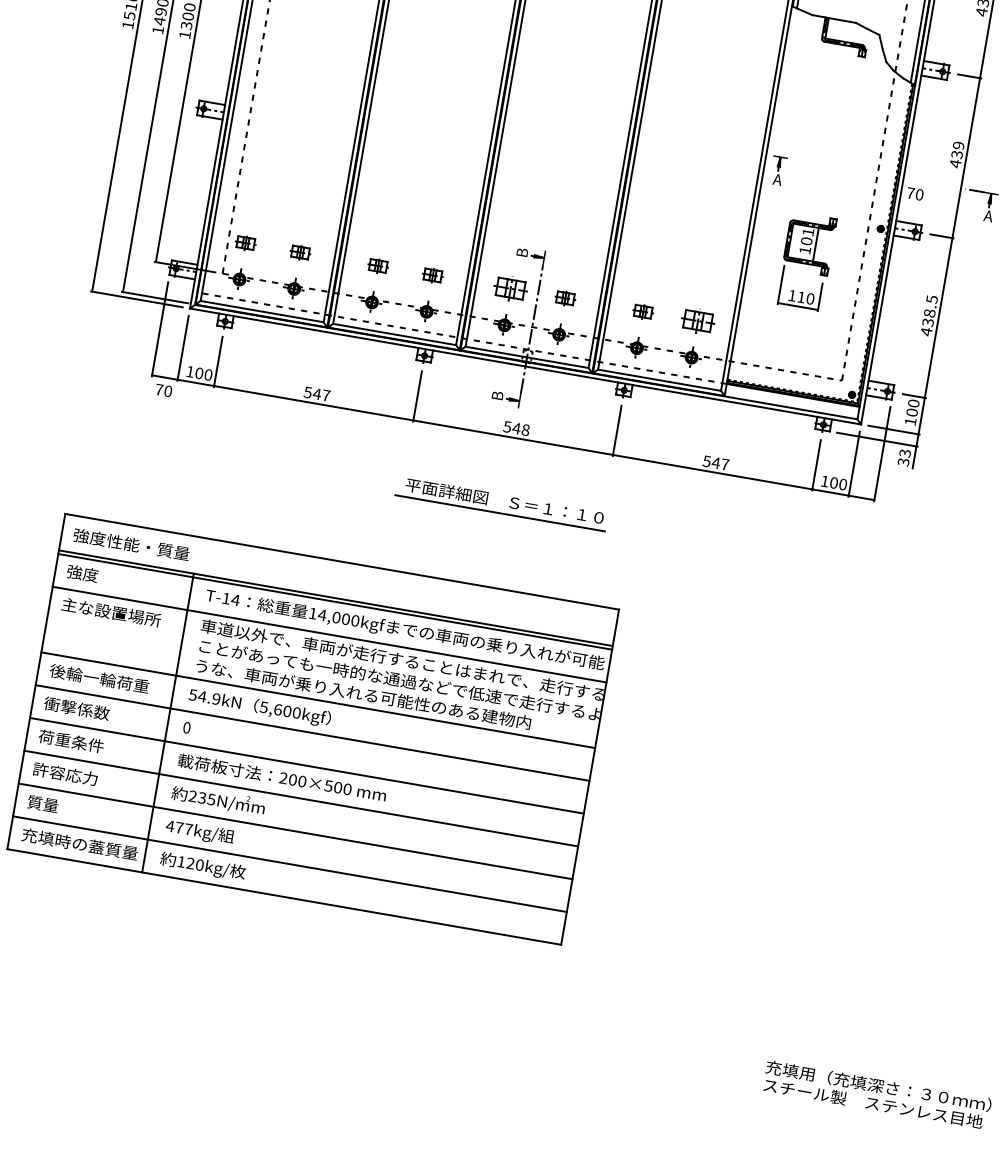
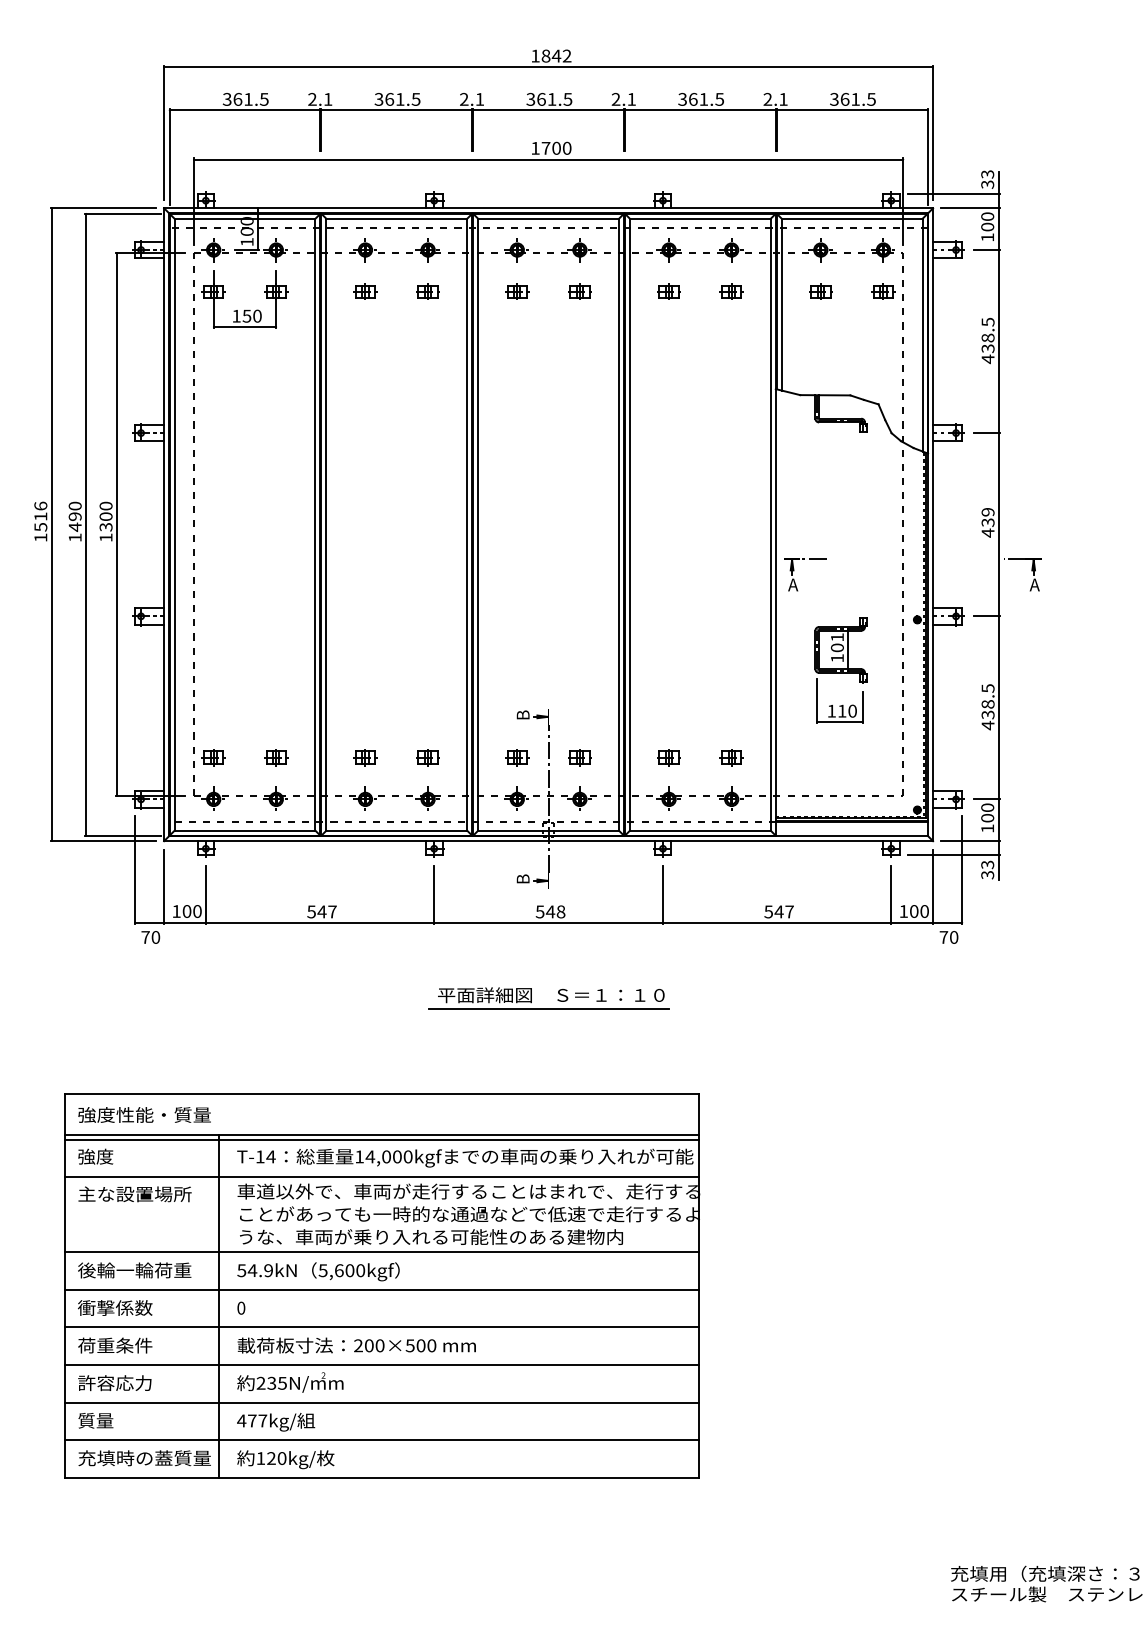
line: (799, 160) -> (813, 559), added
text: (914, 194) -> (948, 937), moved
part: (511, 288) -> (517, 757), size x0.62
part: (697, 321) -> (731, 757), size x0.62

